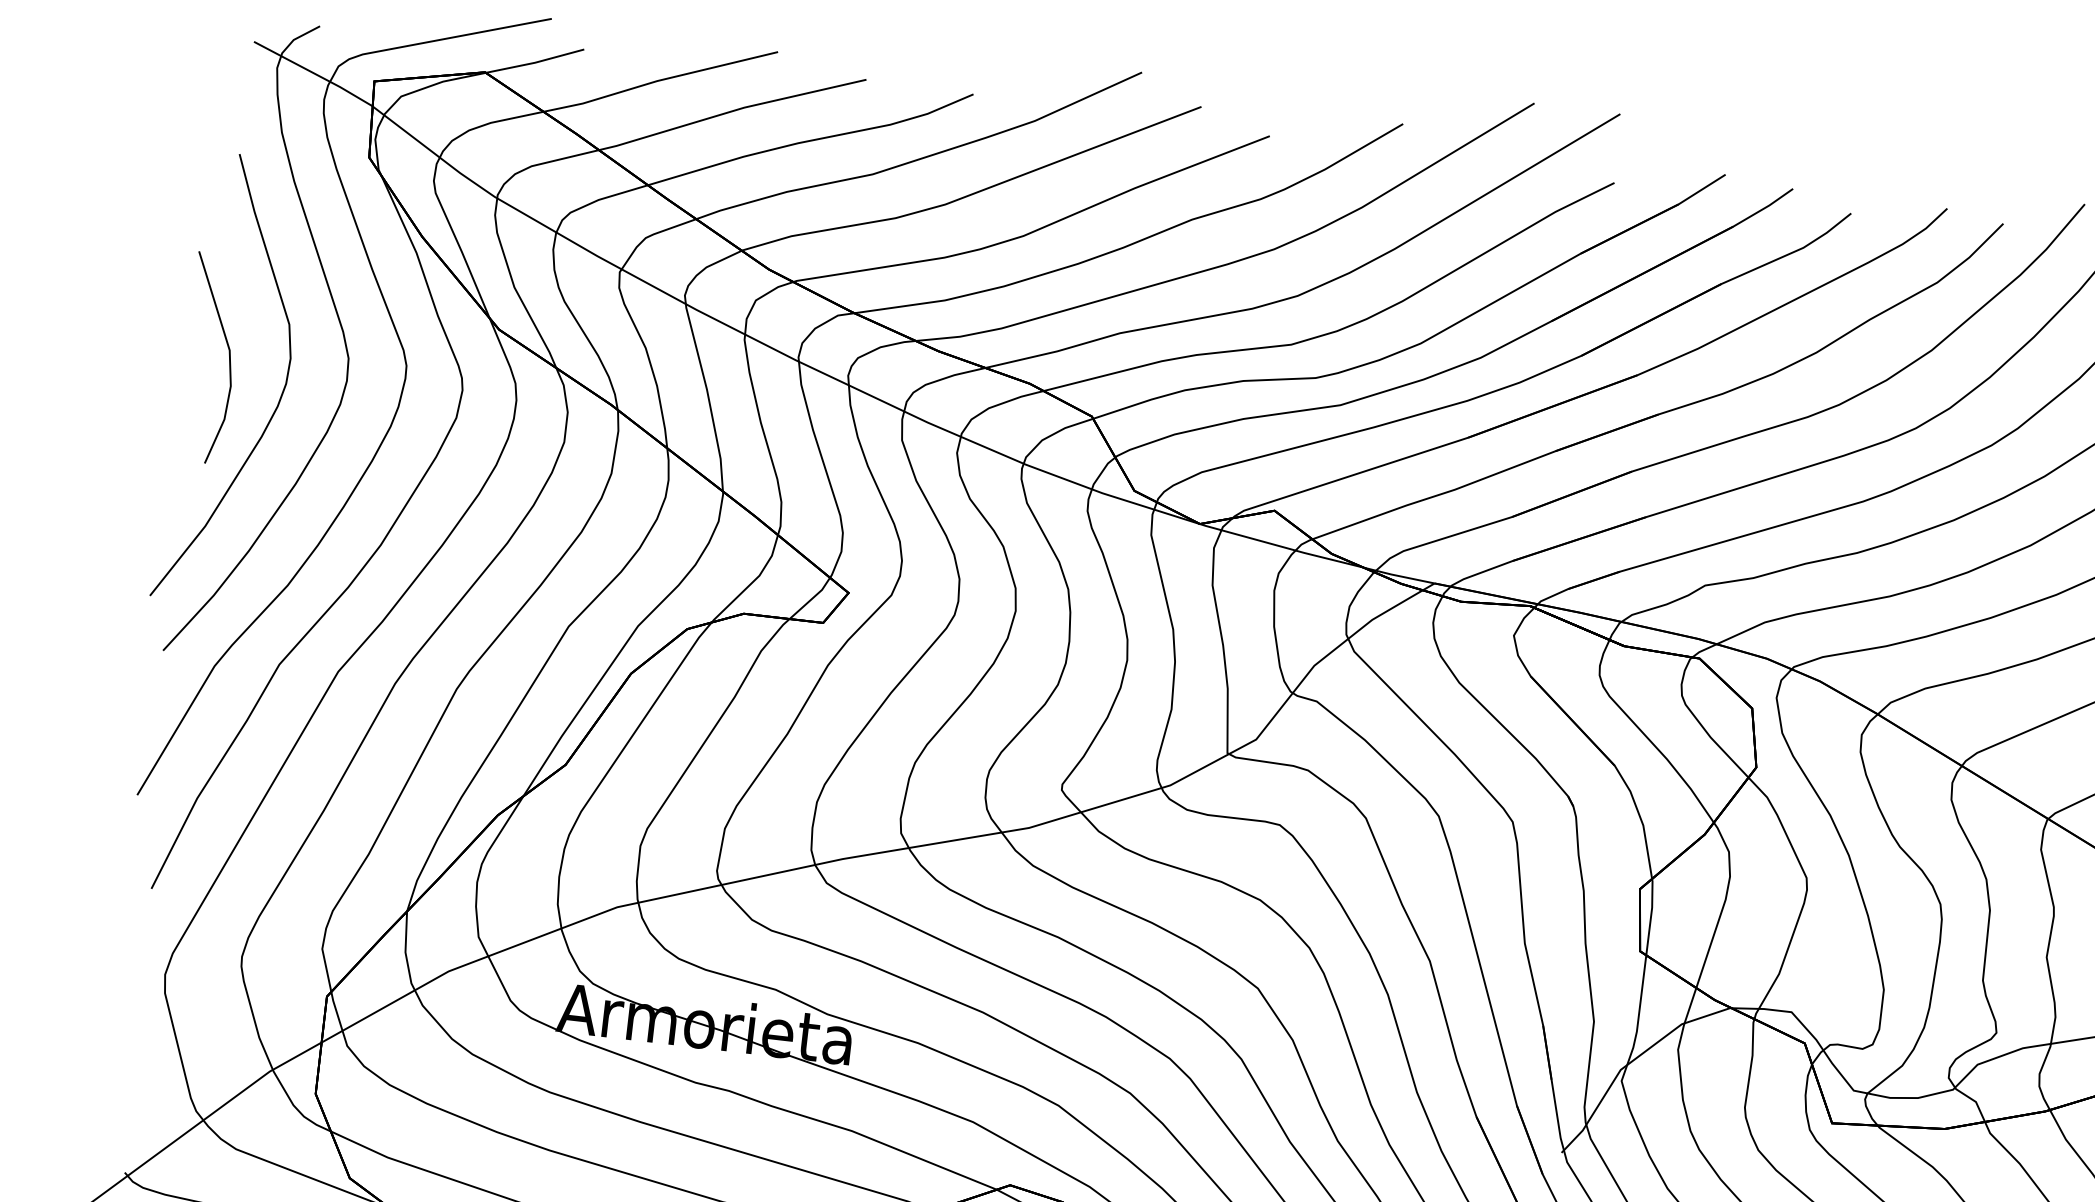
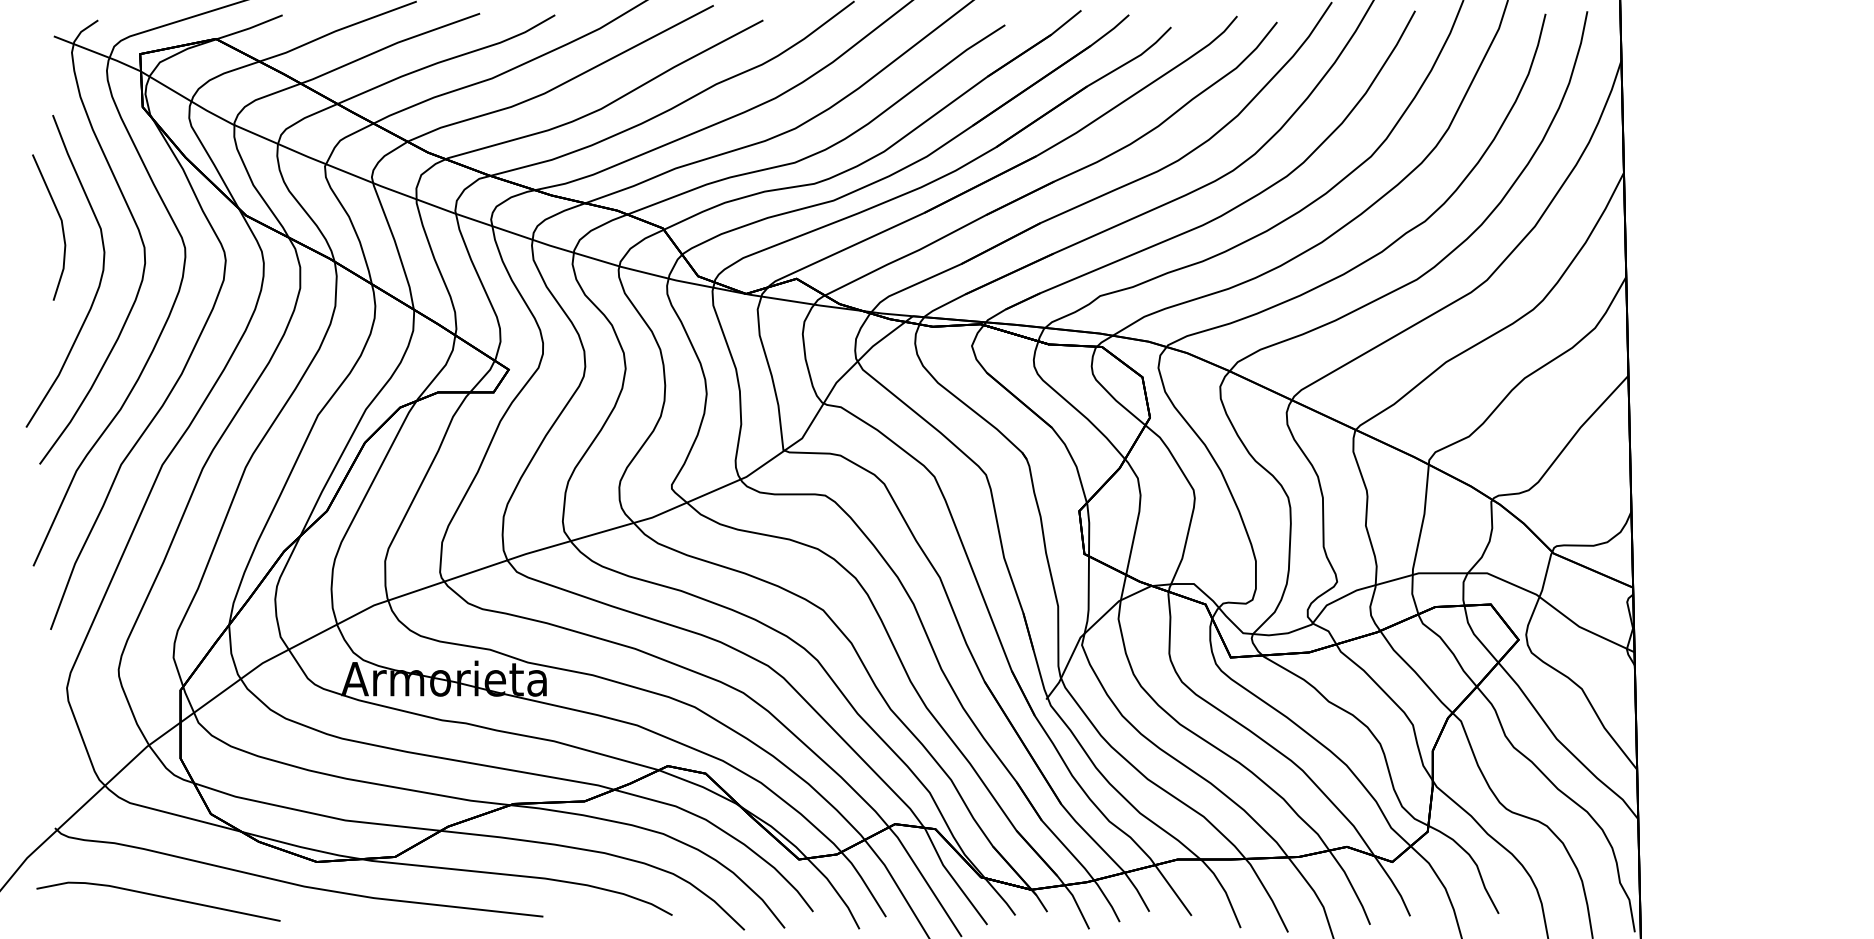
line: (228, 360) -> (61, 227), moved

